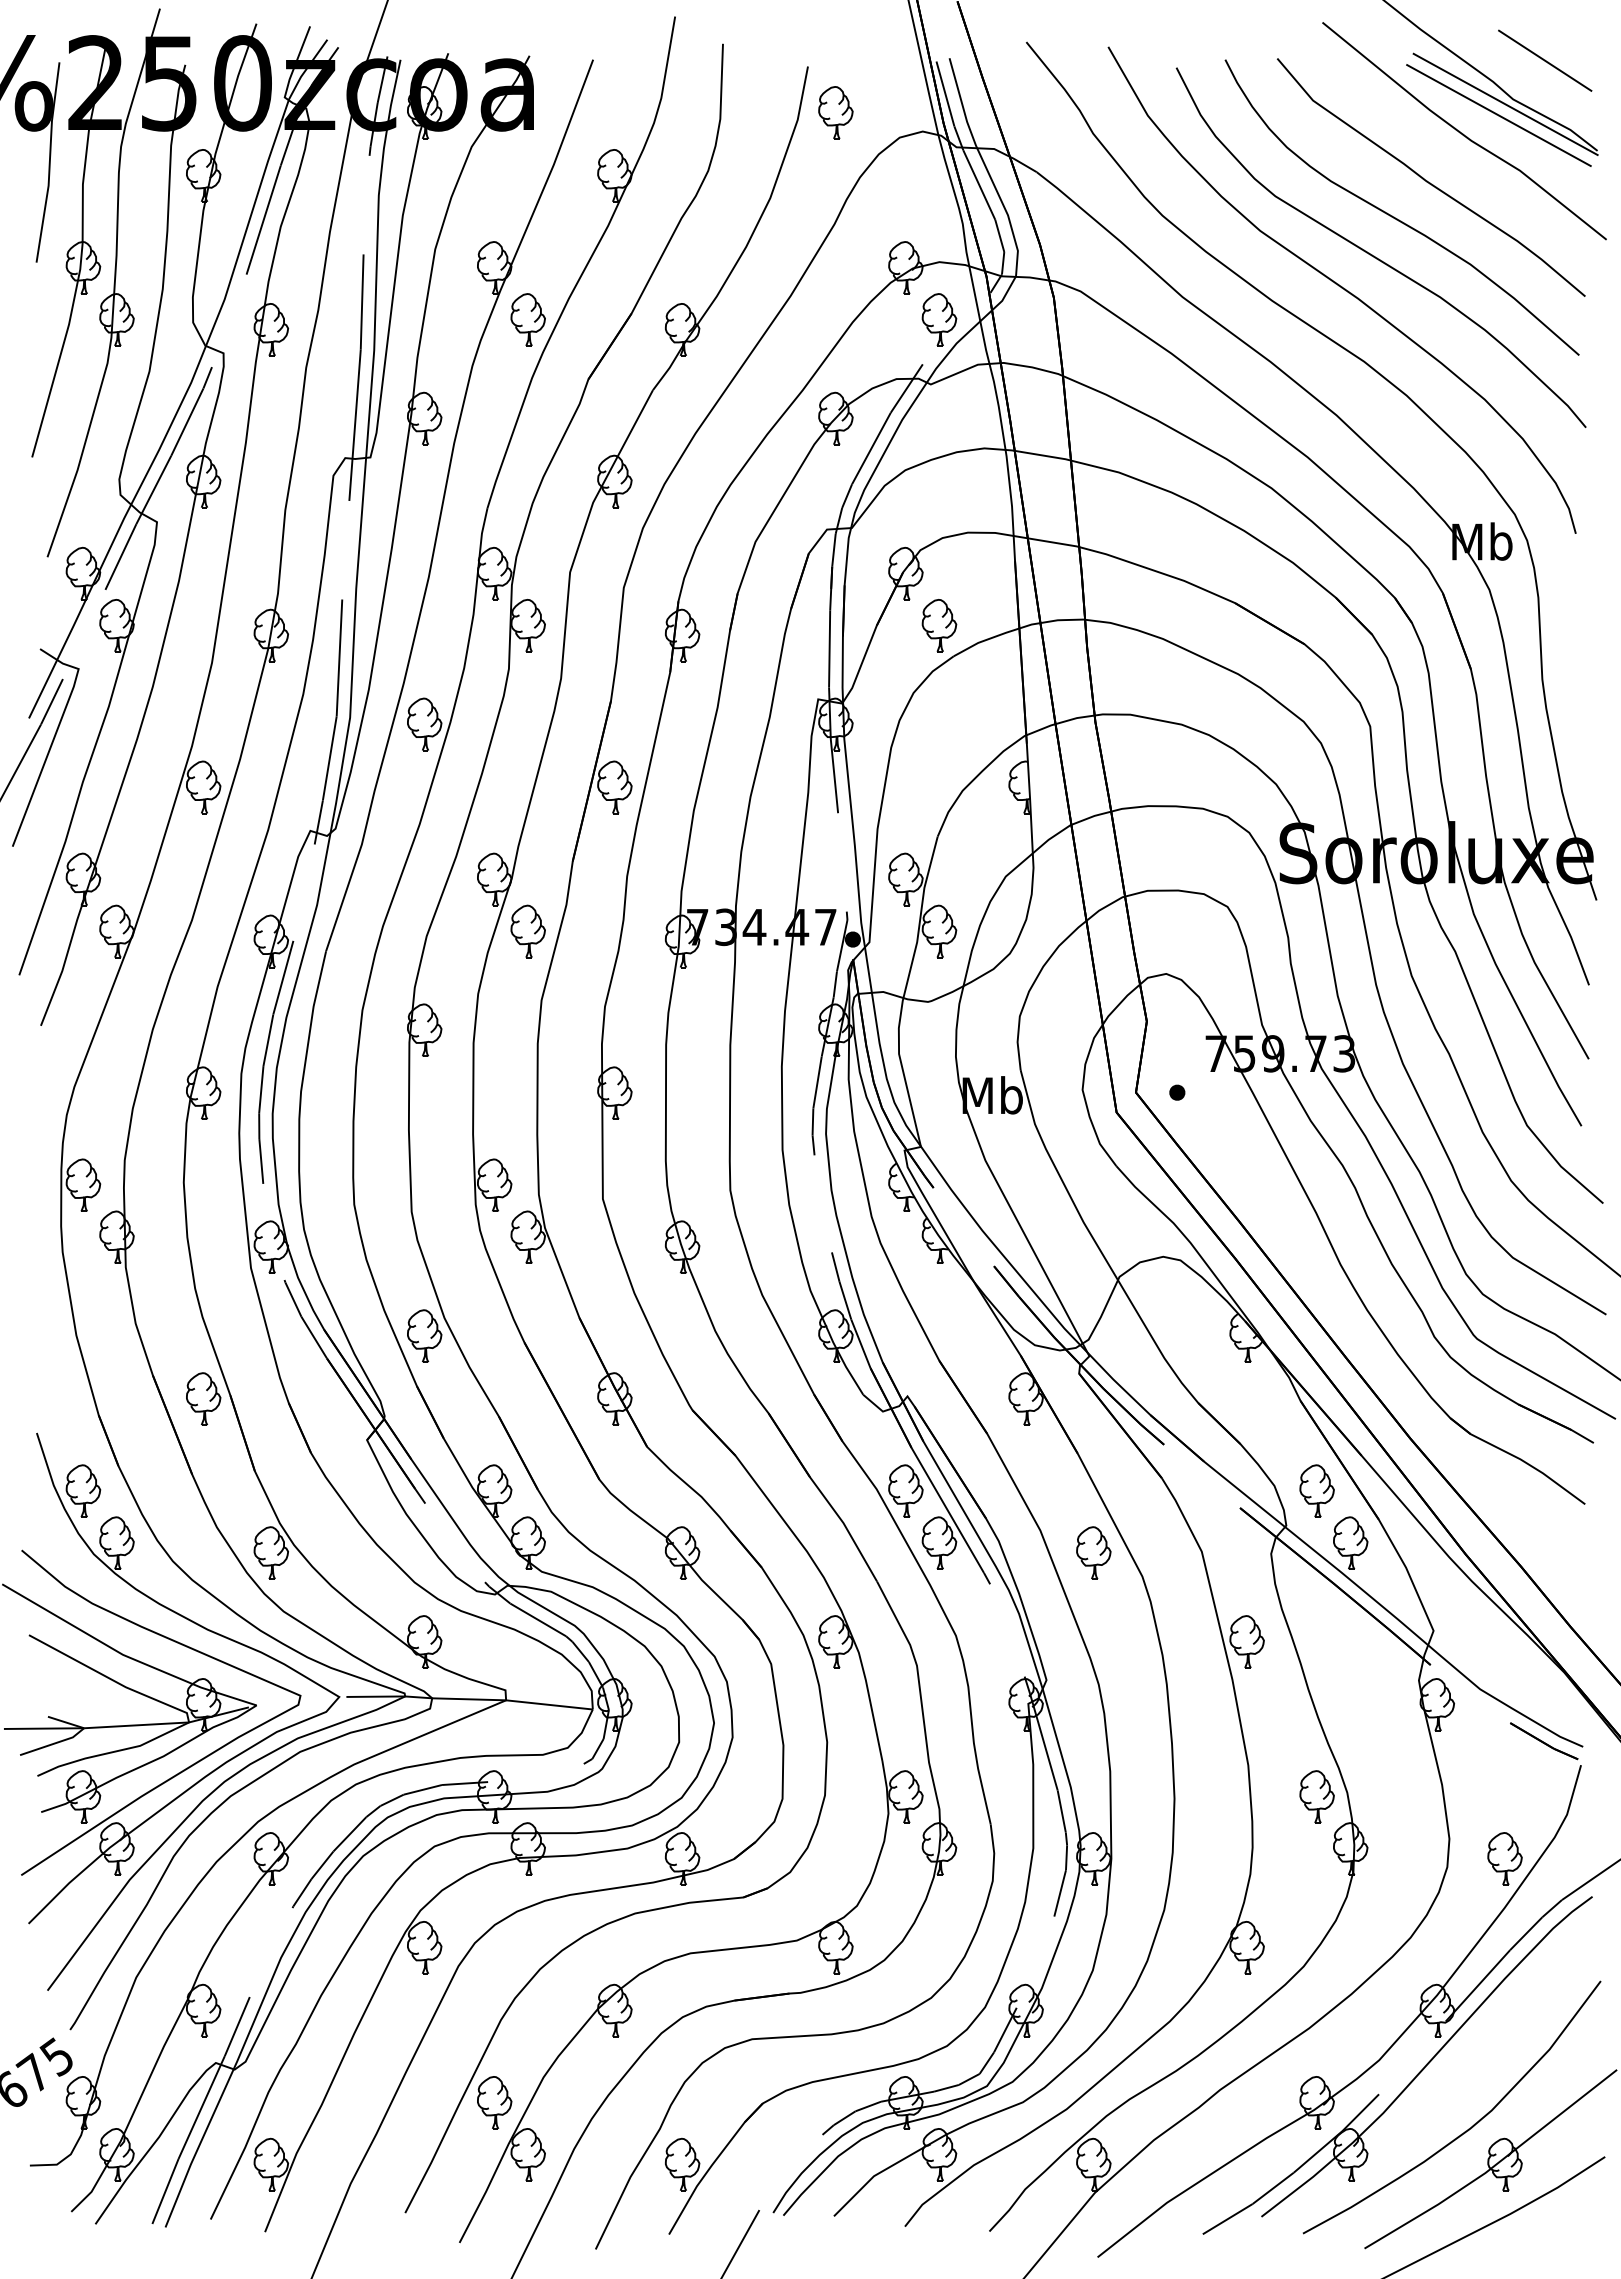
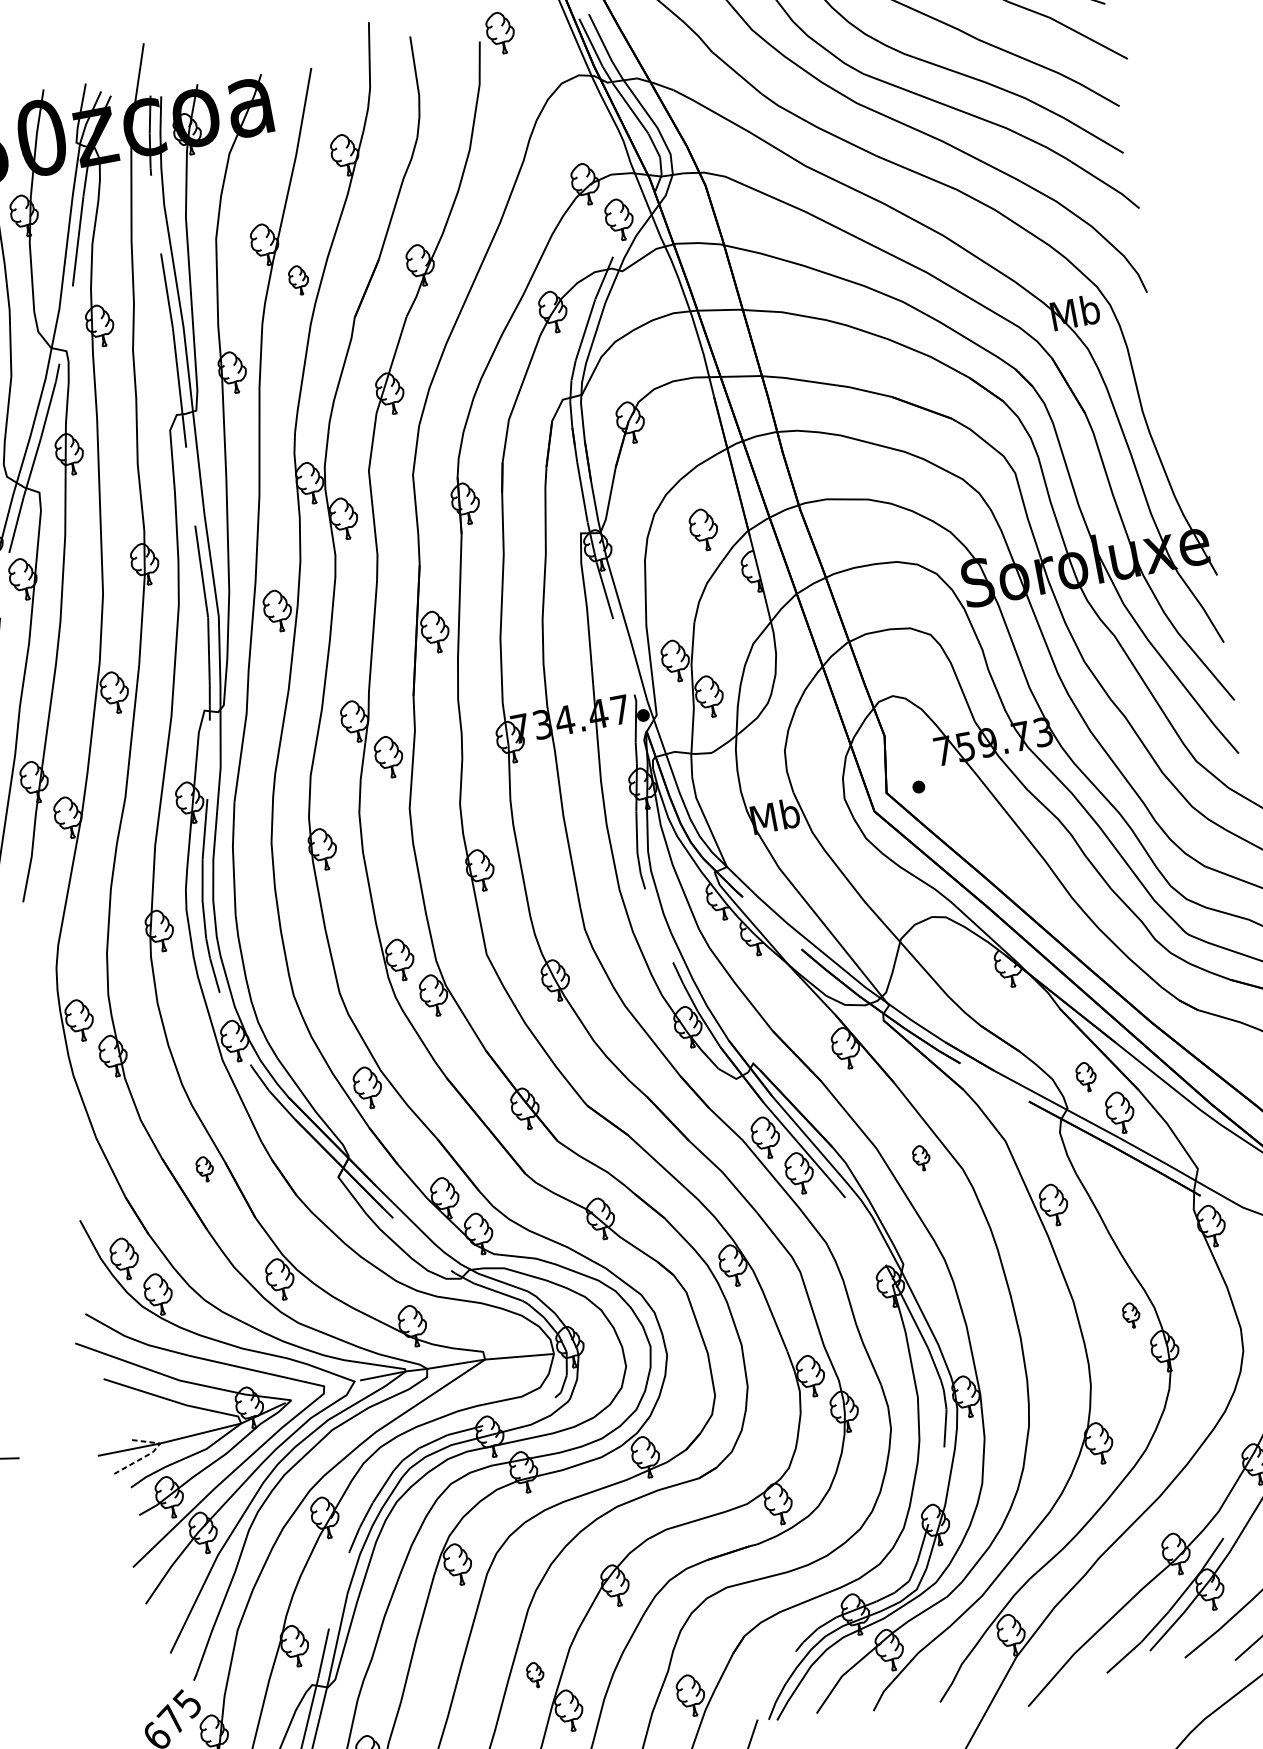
part: (835, 112) -> (500, 32), moved
part: (527, 319) -> (298, 280), size x0.7
part: (939, 625) -> (704, 529), moved
part: (203, 1398) -> (204, 1168), size x0.6
part: (1316, 1490) -> (1085, 1076), size x0.7
part: (1093, 1552) -> (921, 1157), size x0.6
line: (72, 1737) -> (152, 1452), solid -> dashed
part: (1316, 1796) -> (1130, 1315), size x0.6
part: (494, 2102) -> (535, 1674), size x0.6

